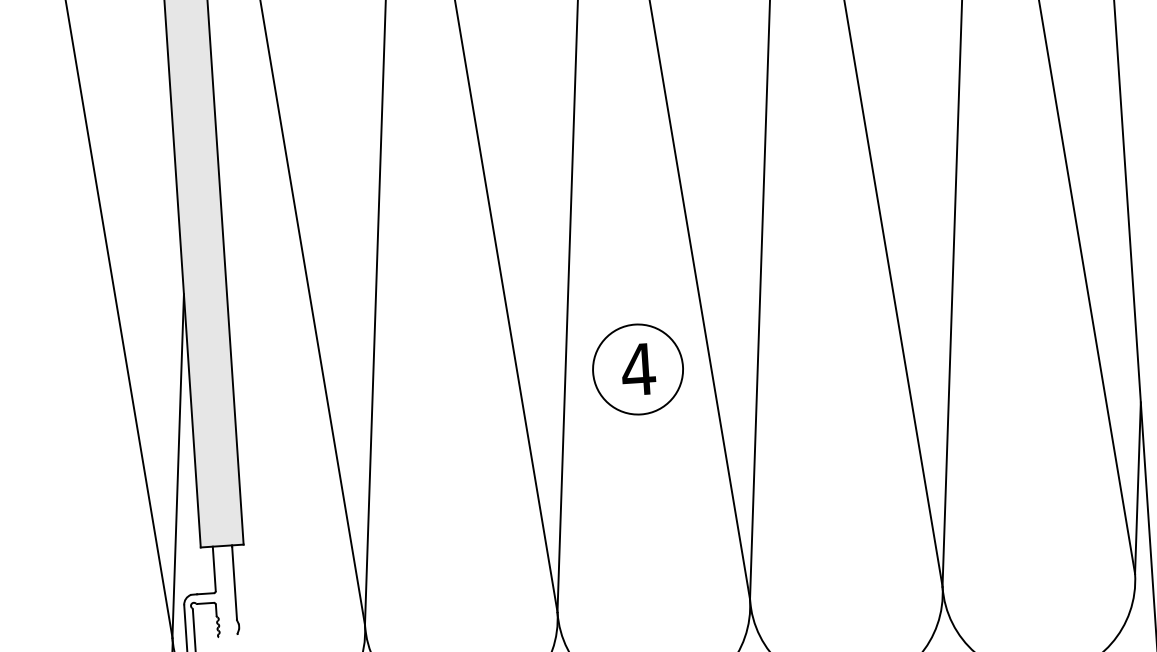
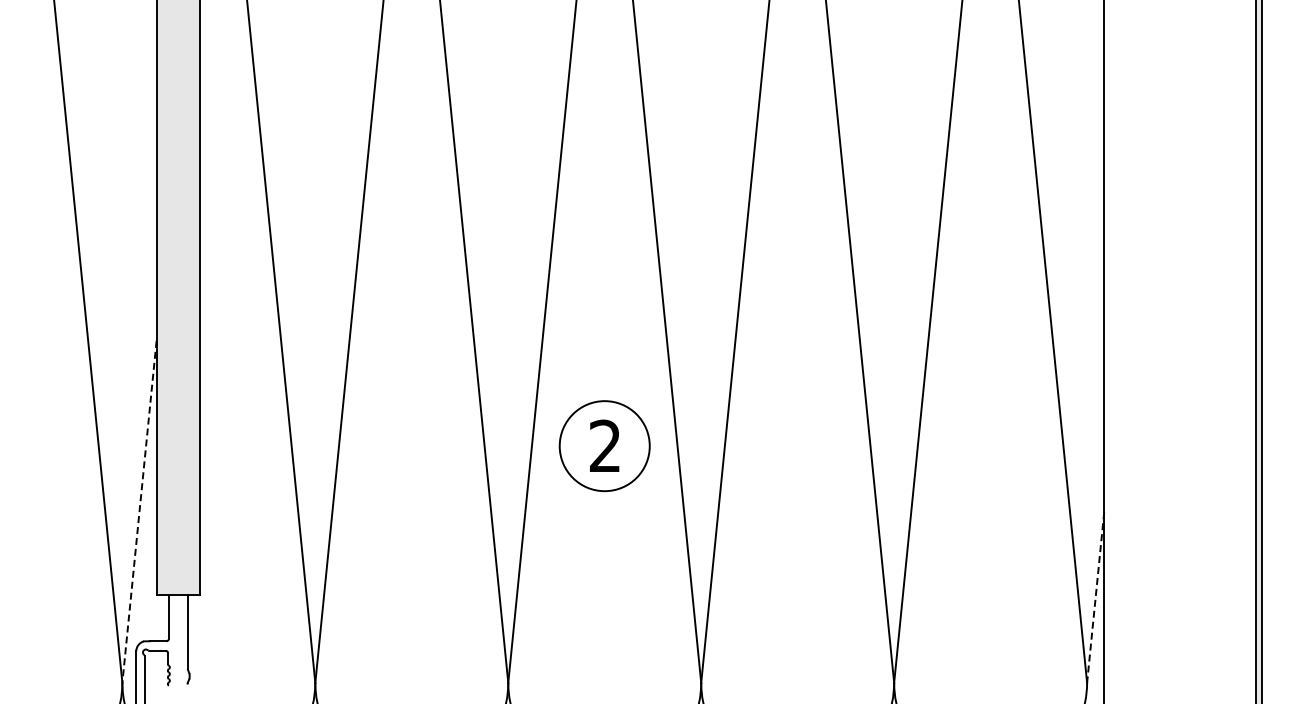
text: (638, 368) -> (605, 445), 4 -> 2
line: (178, 465) -> (139, 511), solid -> dashed
line: (1137, 488) -> (1095, 597), solid -> dashed

